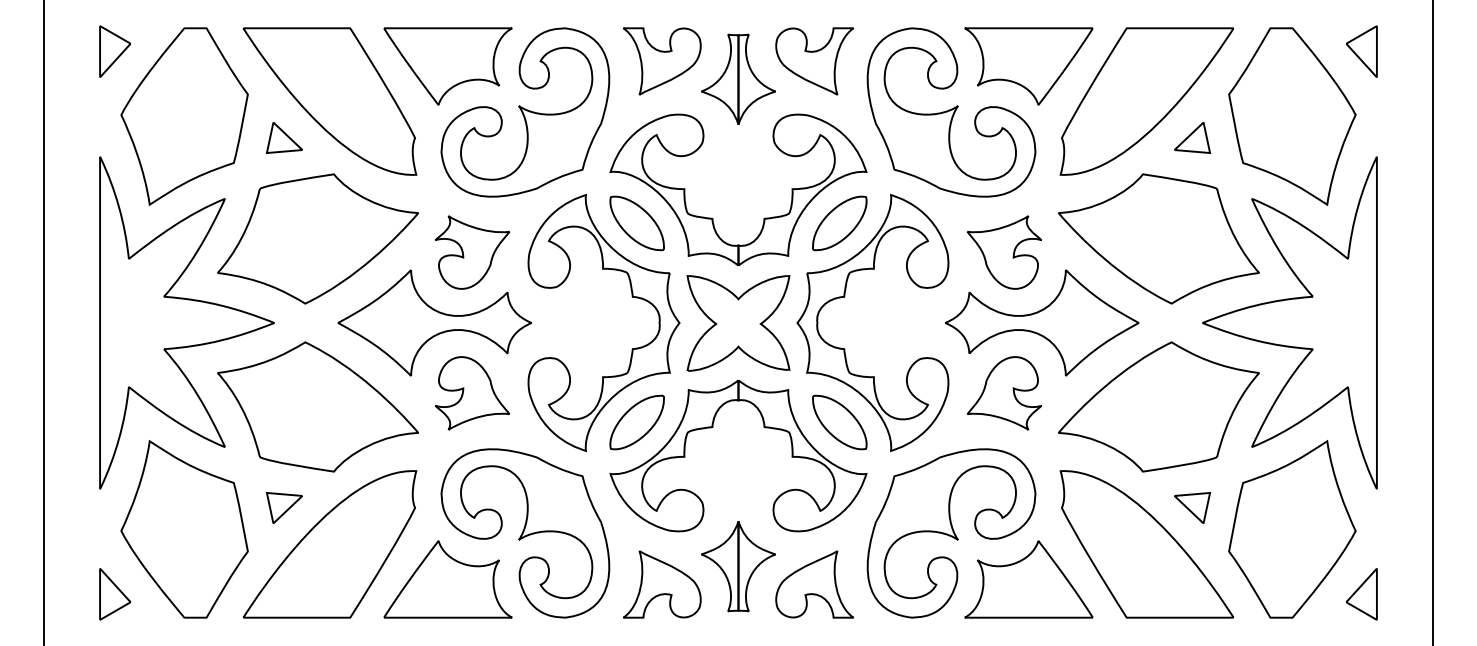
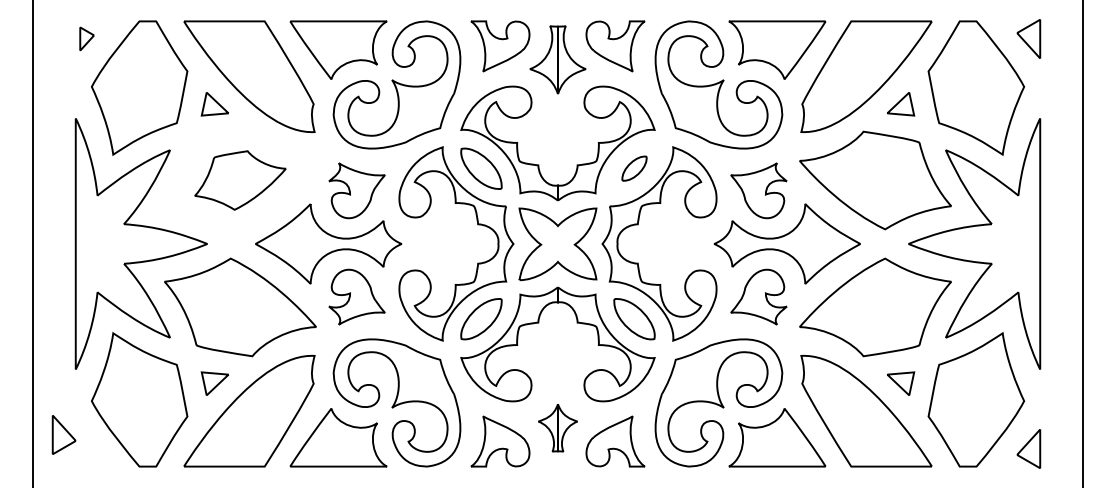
part: (114, 50) -> (86, 38), size x0.6
part: (839, 223) -> (634, 168), size x0.6
part: (318, 238) -> (240, 180), size x0.6
part: (737, 565) -> (557, 427), size x0.7
part: (114, 593) -> (63, 434), moved

